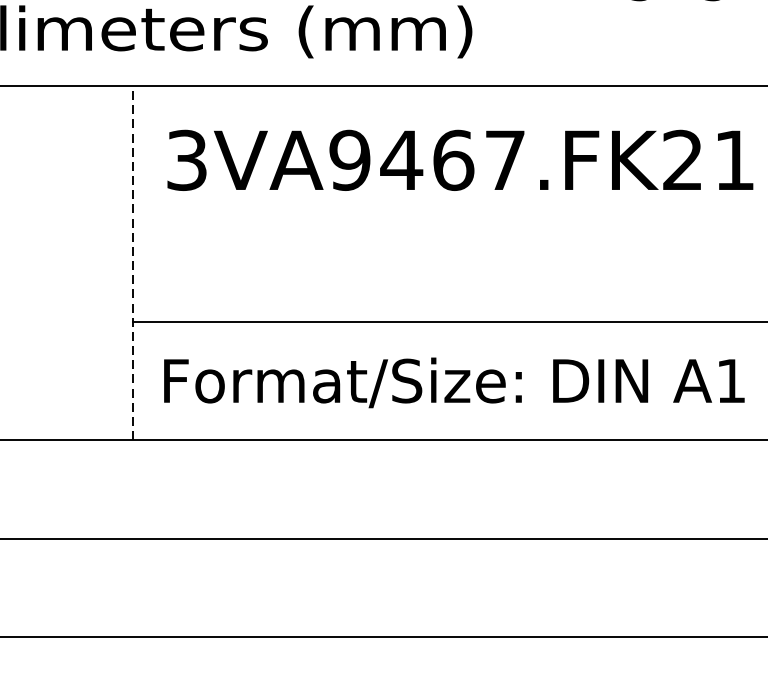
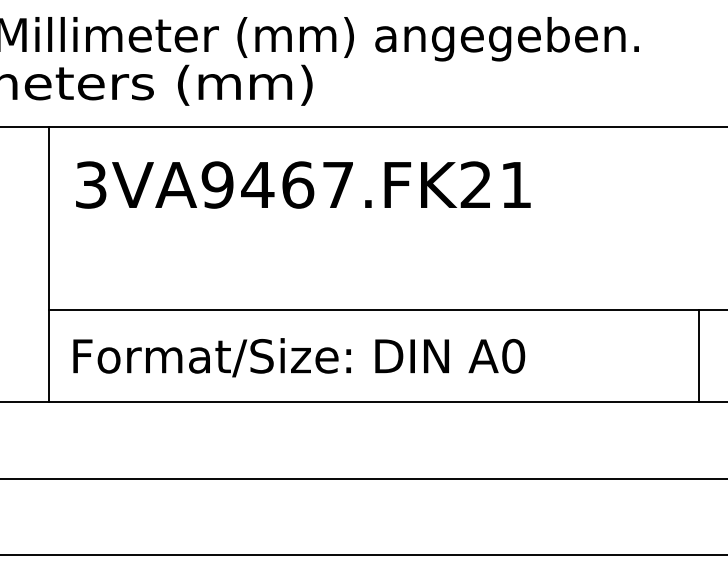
line: (133, 262) -> (49, 264), dashed -> solid
text: (731, 381) -> (513, 356), A1 -> A0

